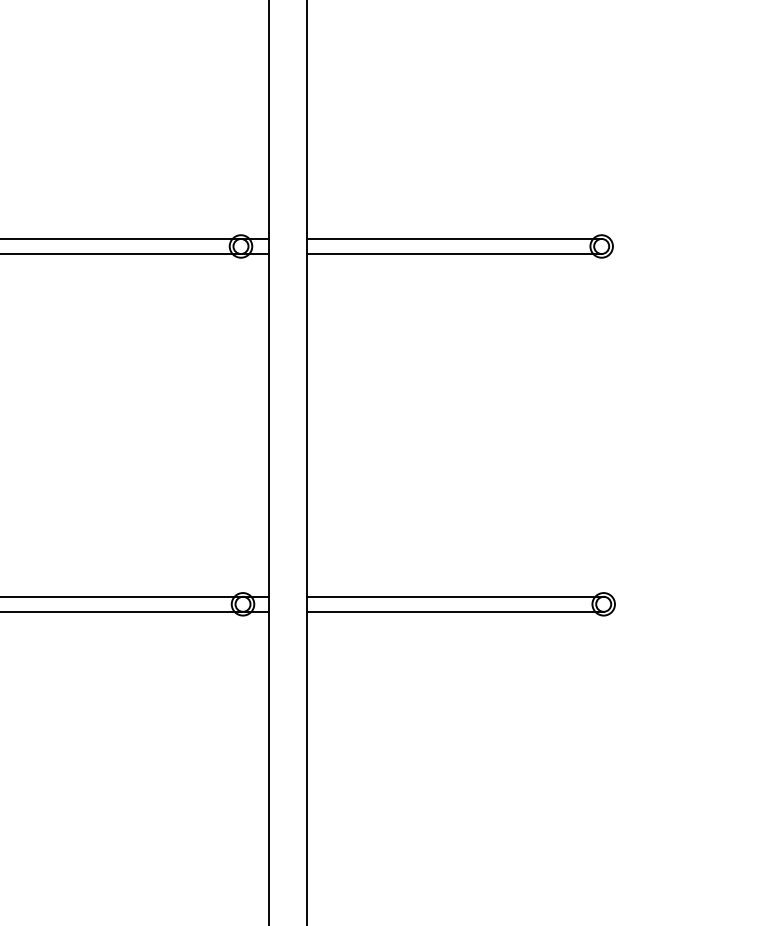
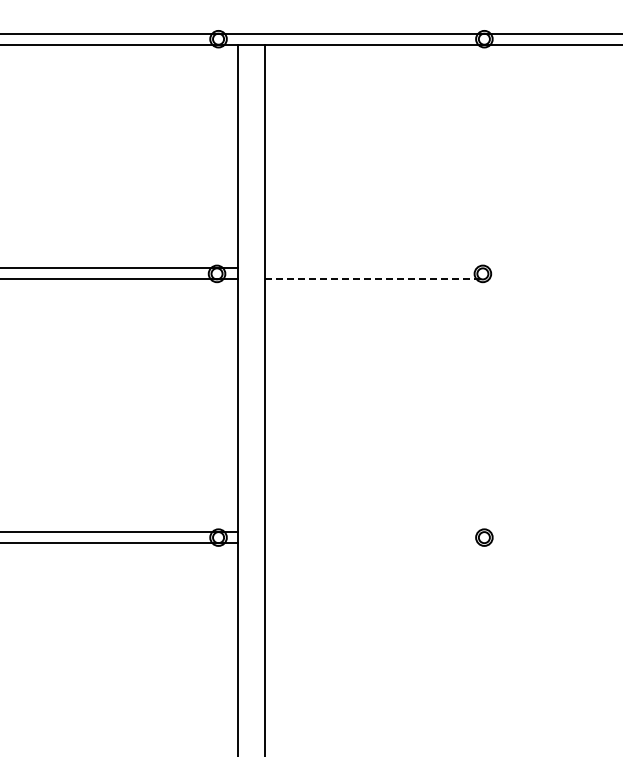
line: (453, 239) -> (373, 268), removed
line: (454, 254) -> (374, 279), solid -> dashed
line: (454, 597) -> (374, 532), removed
line: (454, 612) -> (374, 543), removed

